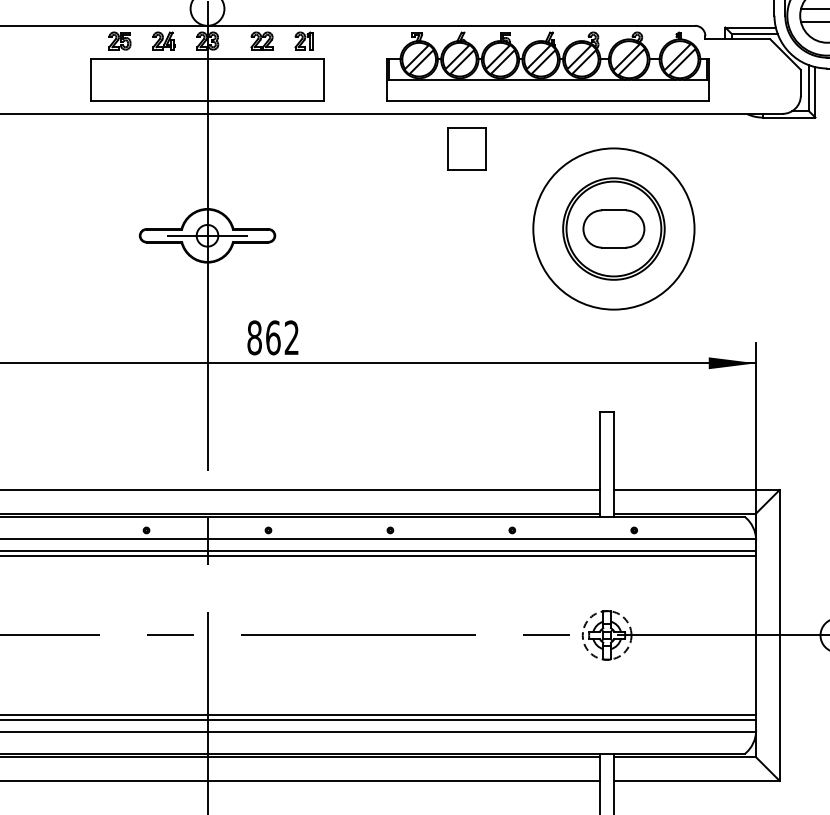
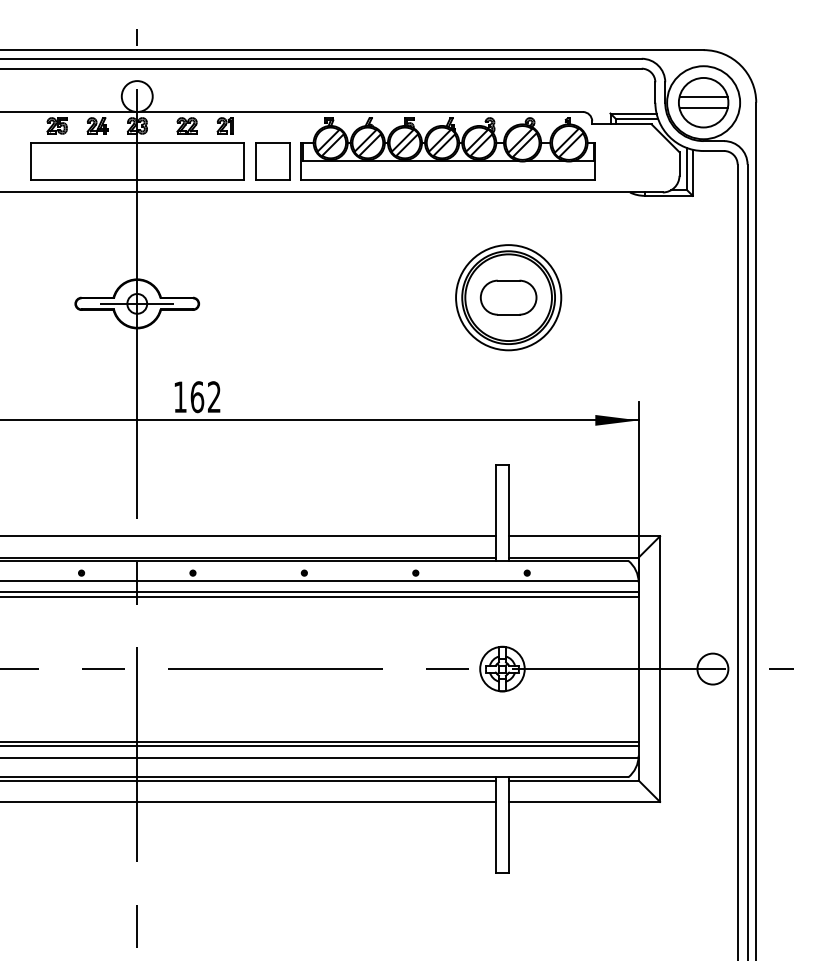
part: (466, 148) -> (272, 161), moved
circle: (613, 228) -> (508, 297), size x0.71
text: (254, 338) -> (180, 397), 862 -> 162
circle: (607, 634) -> (502, 668), dashed -> solid

